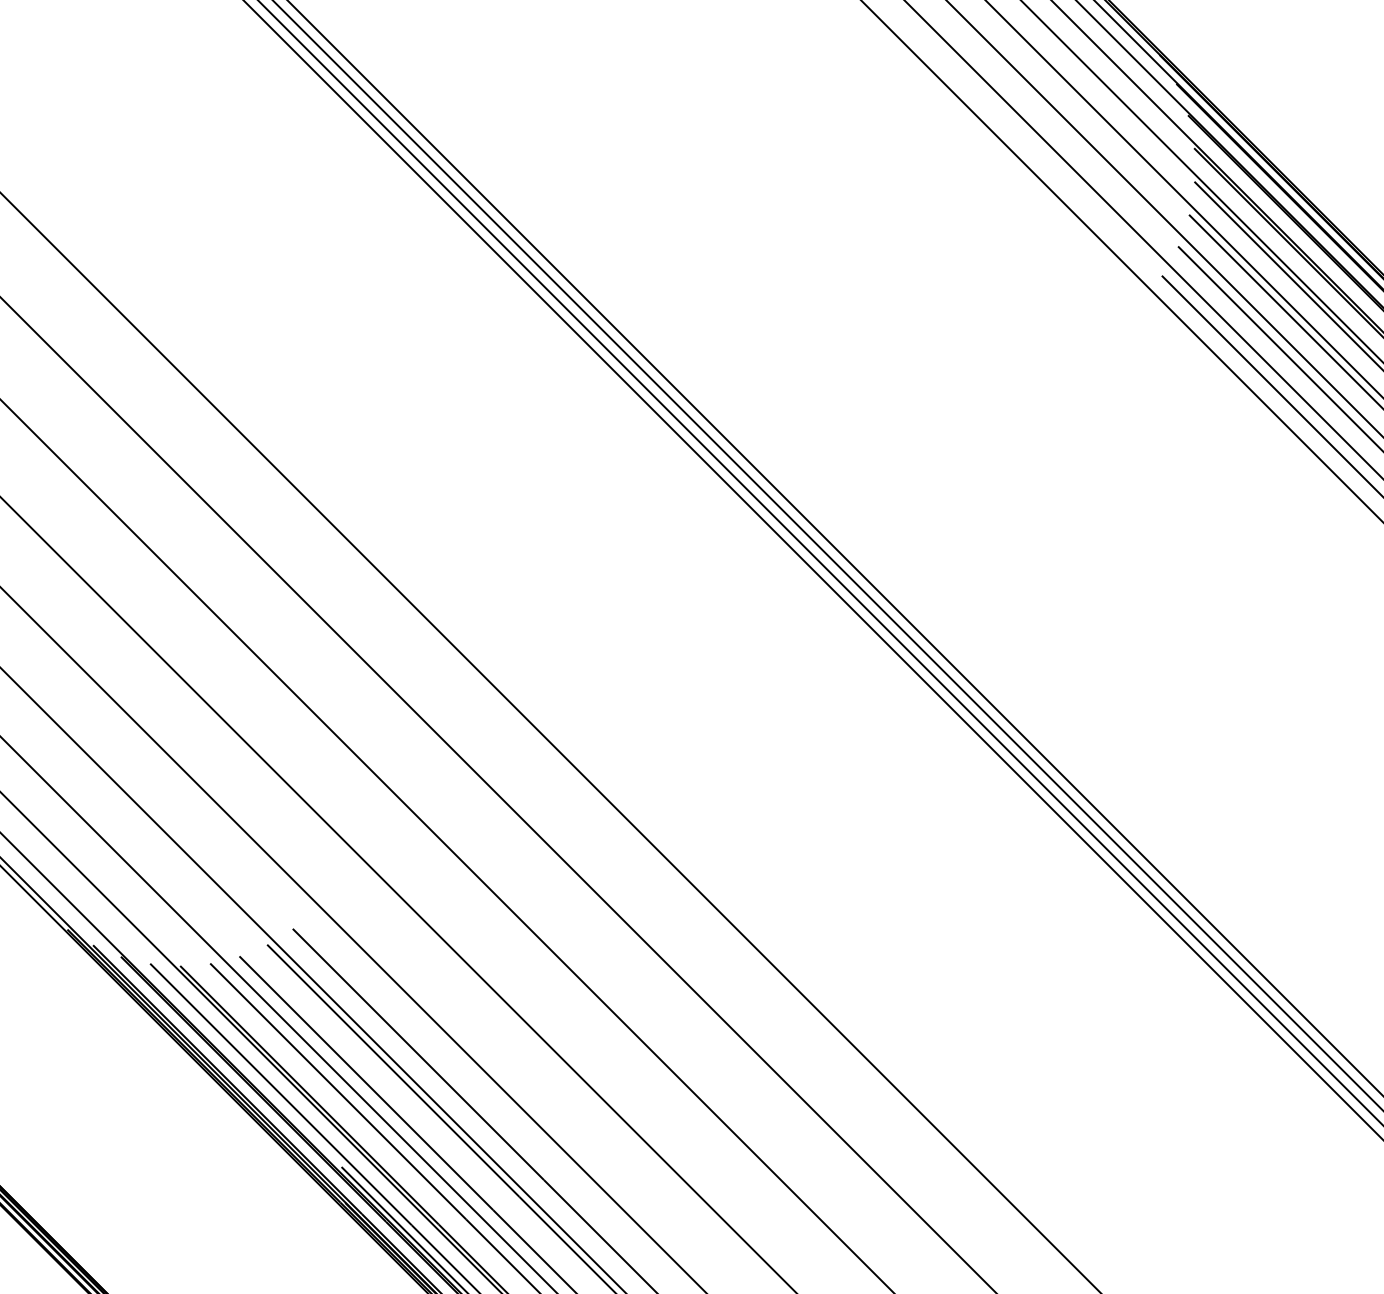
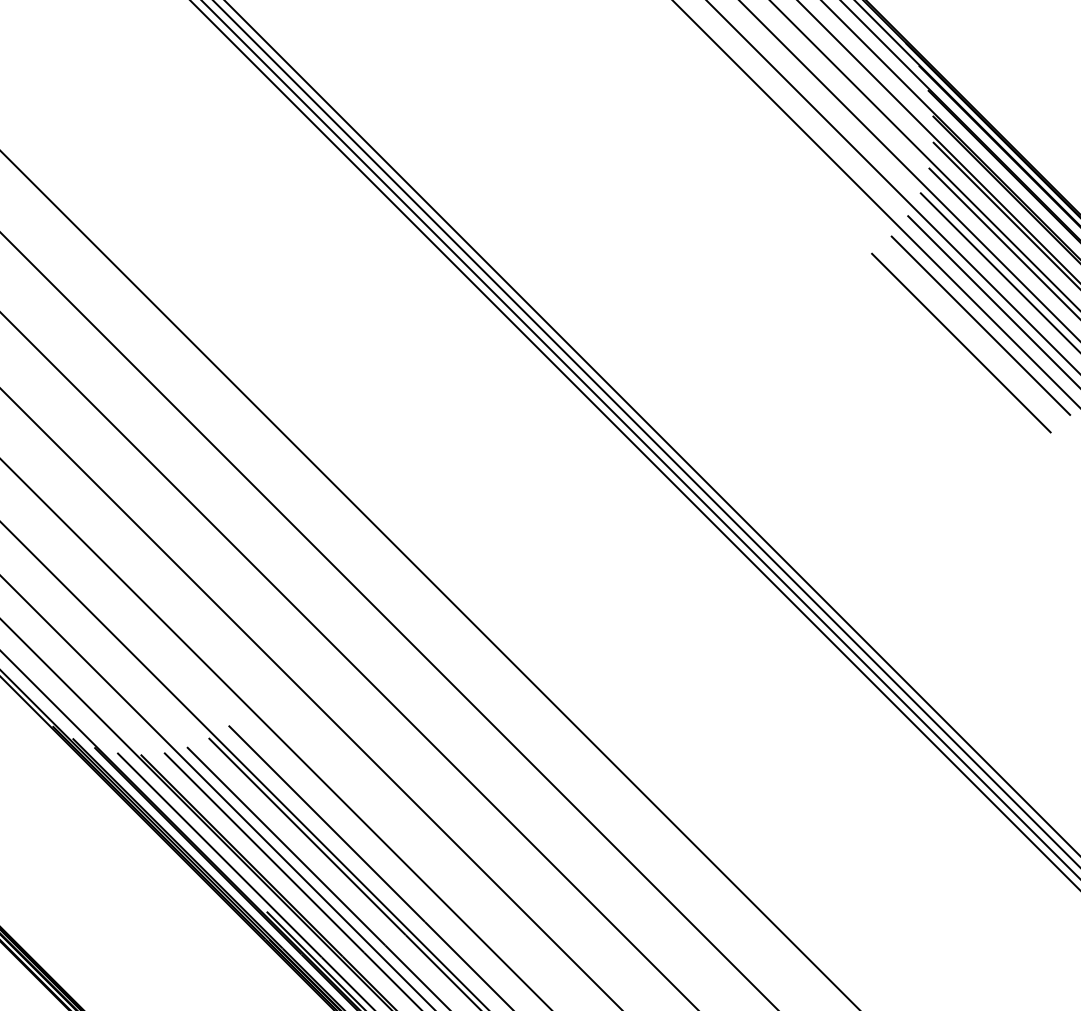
line: (1255, 416) -> (980, 325), added
line: (1230, 438) -> (961, 342), added

